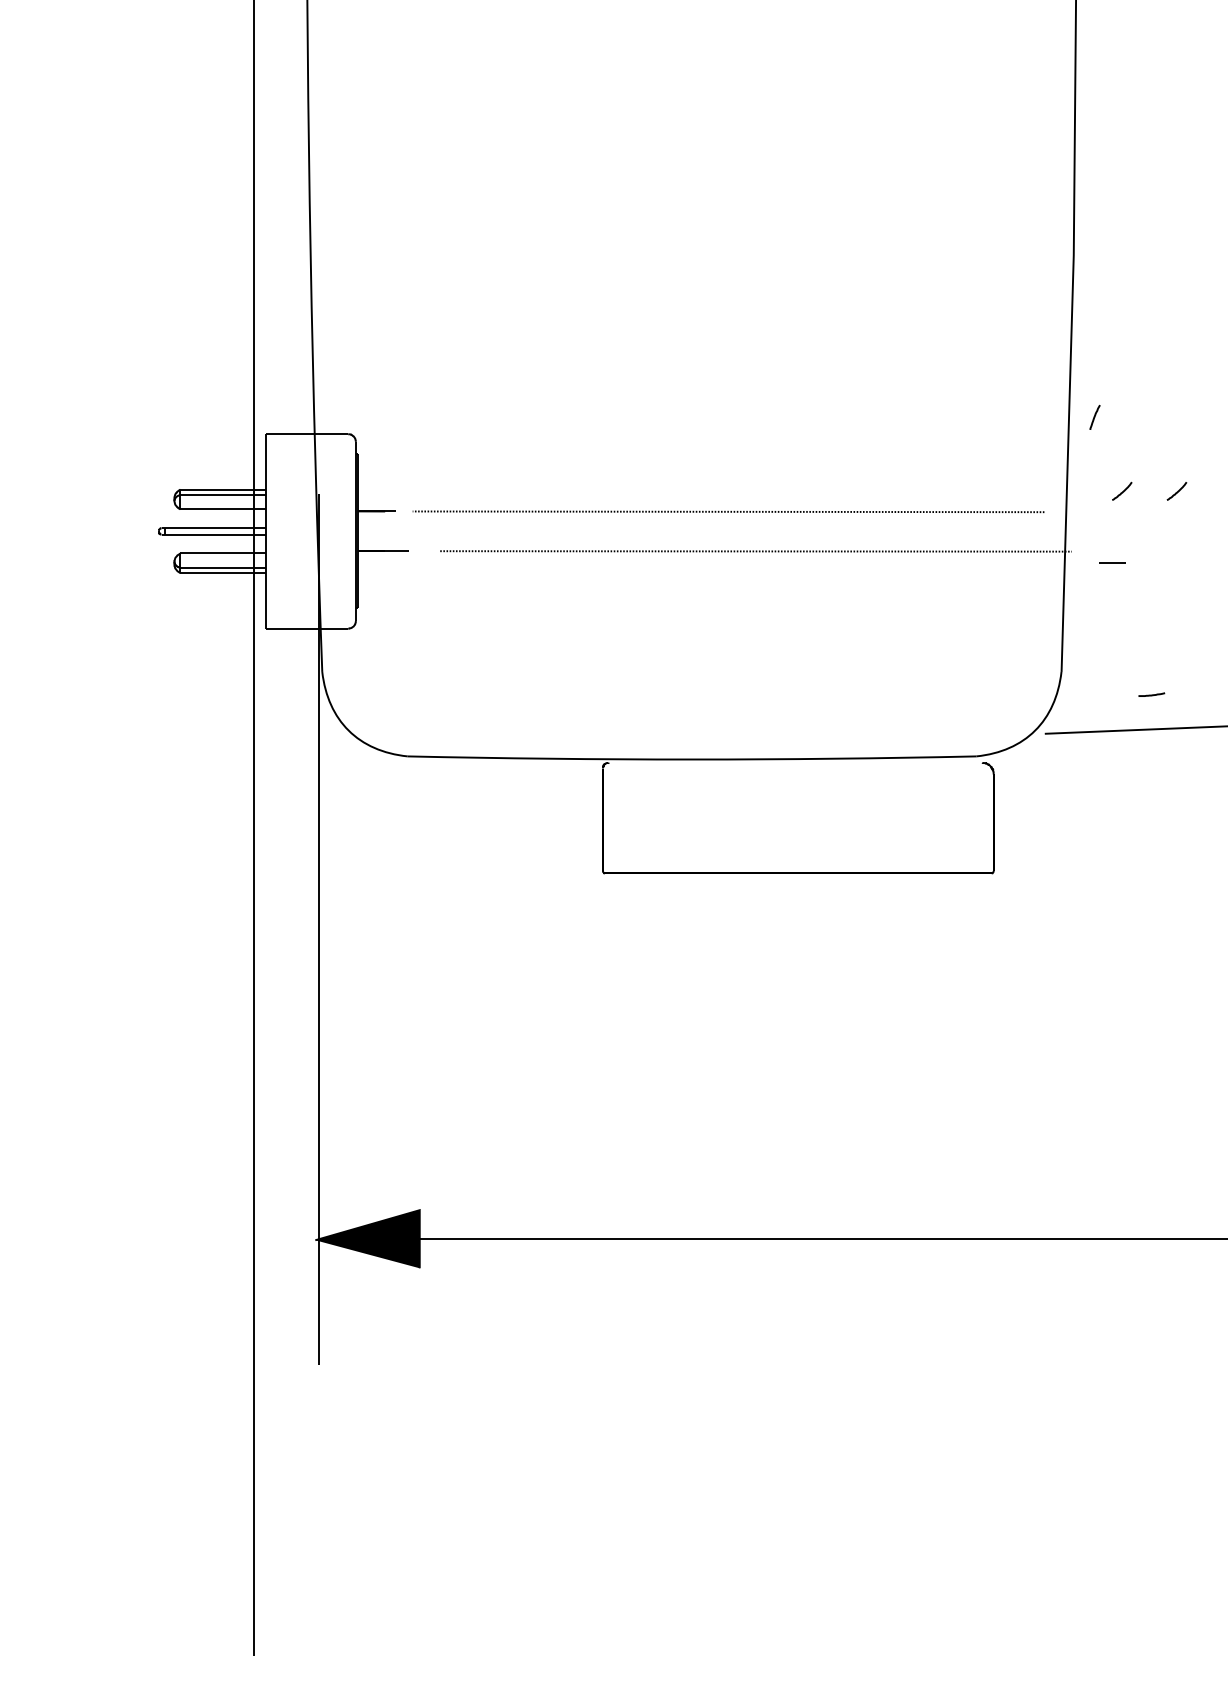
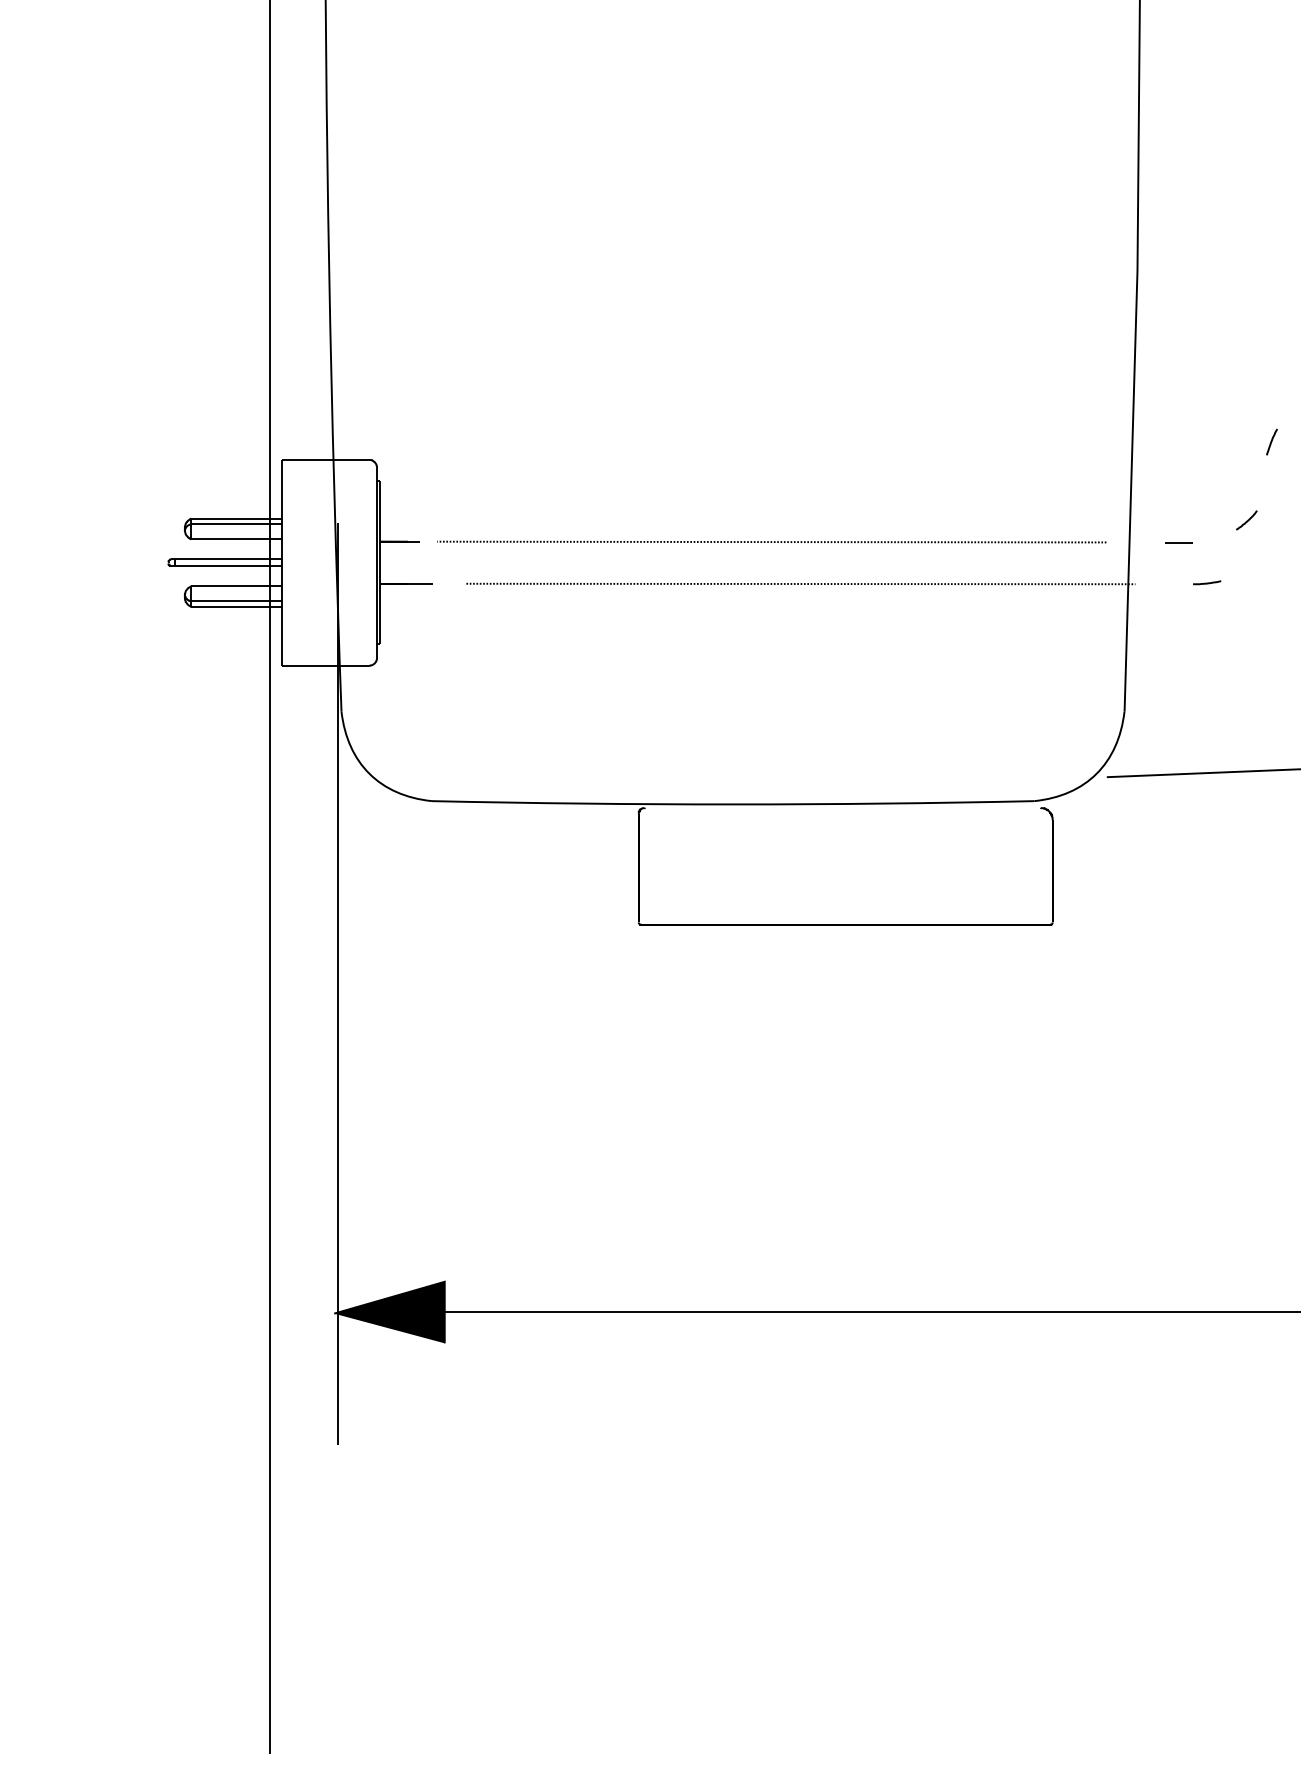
line: (1094, 416) -> (1271, 441), moved
line: (1121, 491) -> (1188, 520), removed
line: (1112, 563) -> (1178, 542), moved
line: (1152, 694) -> (1207, 582), moved

